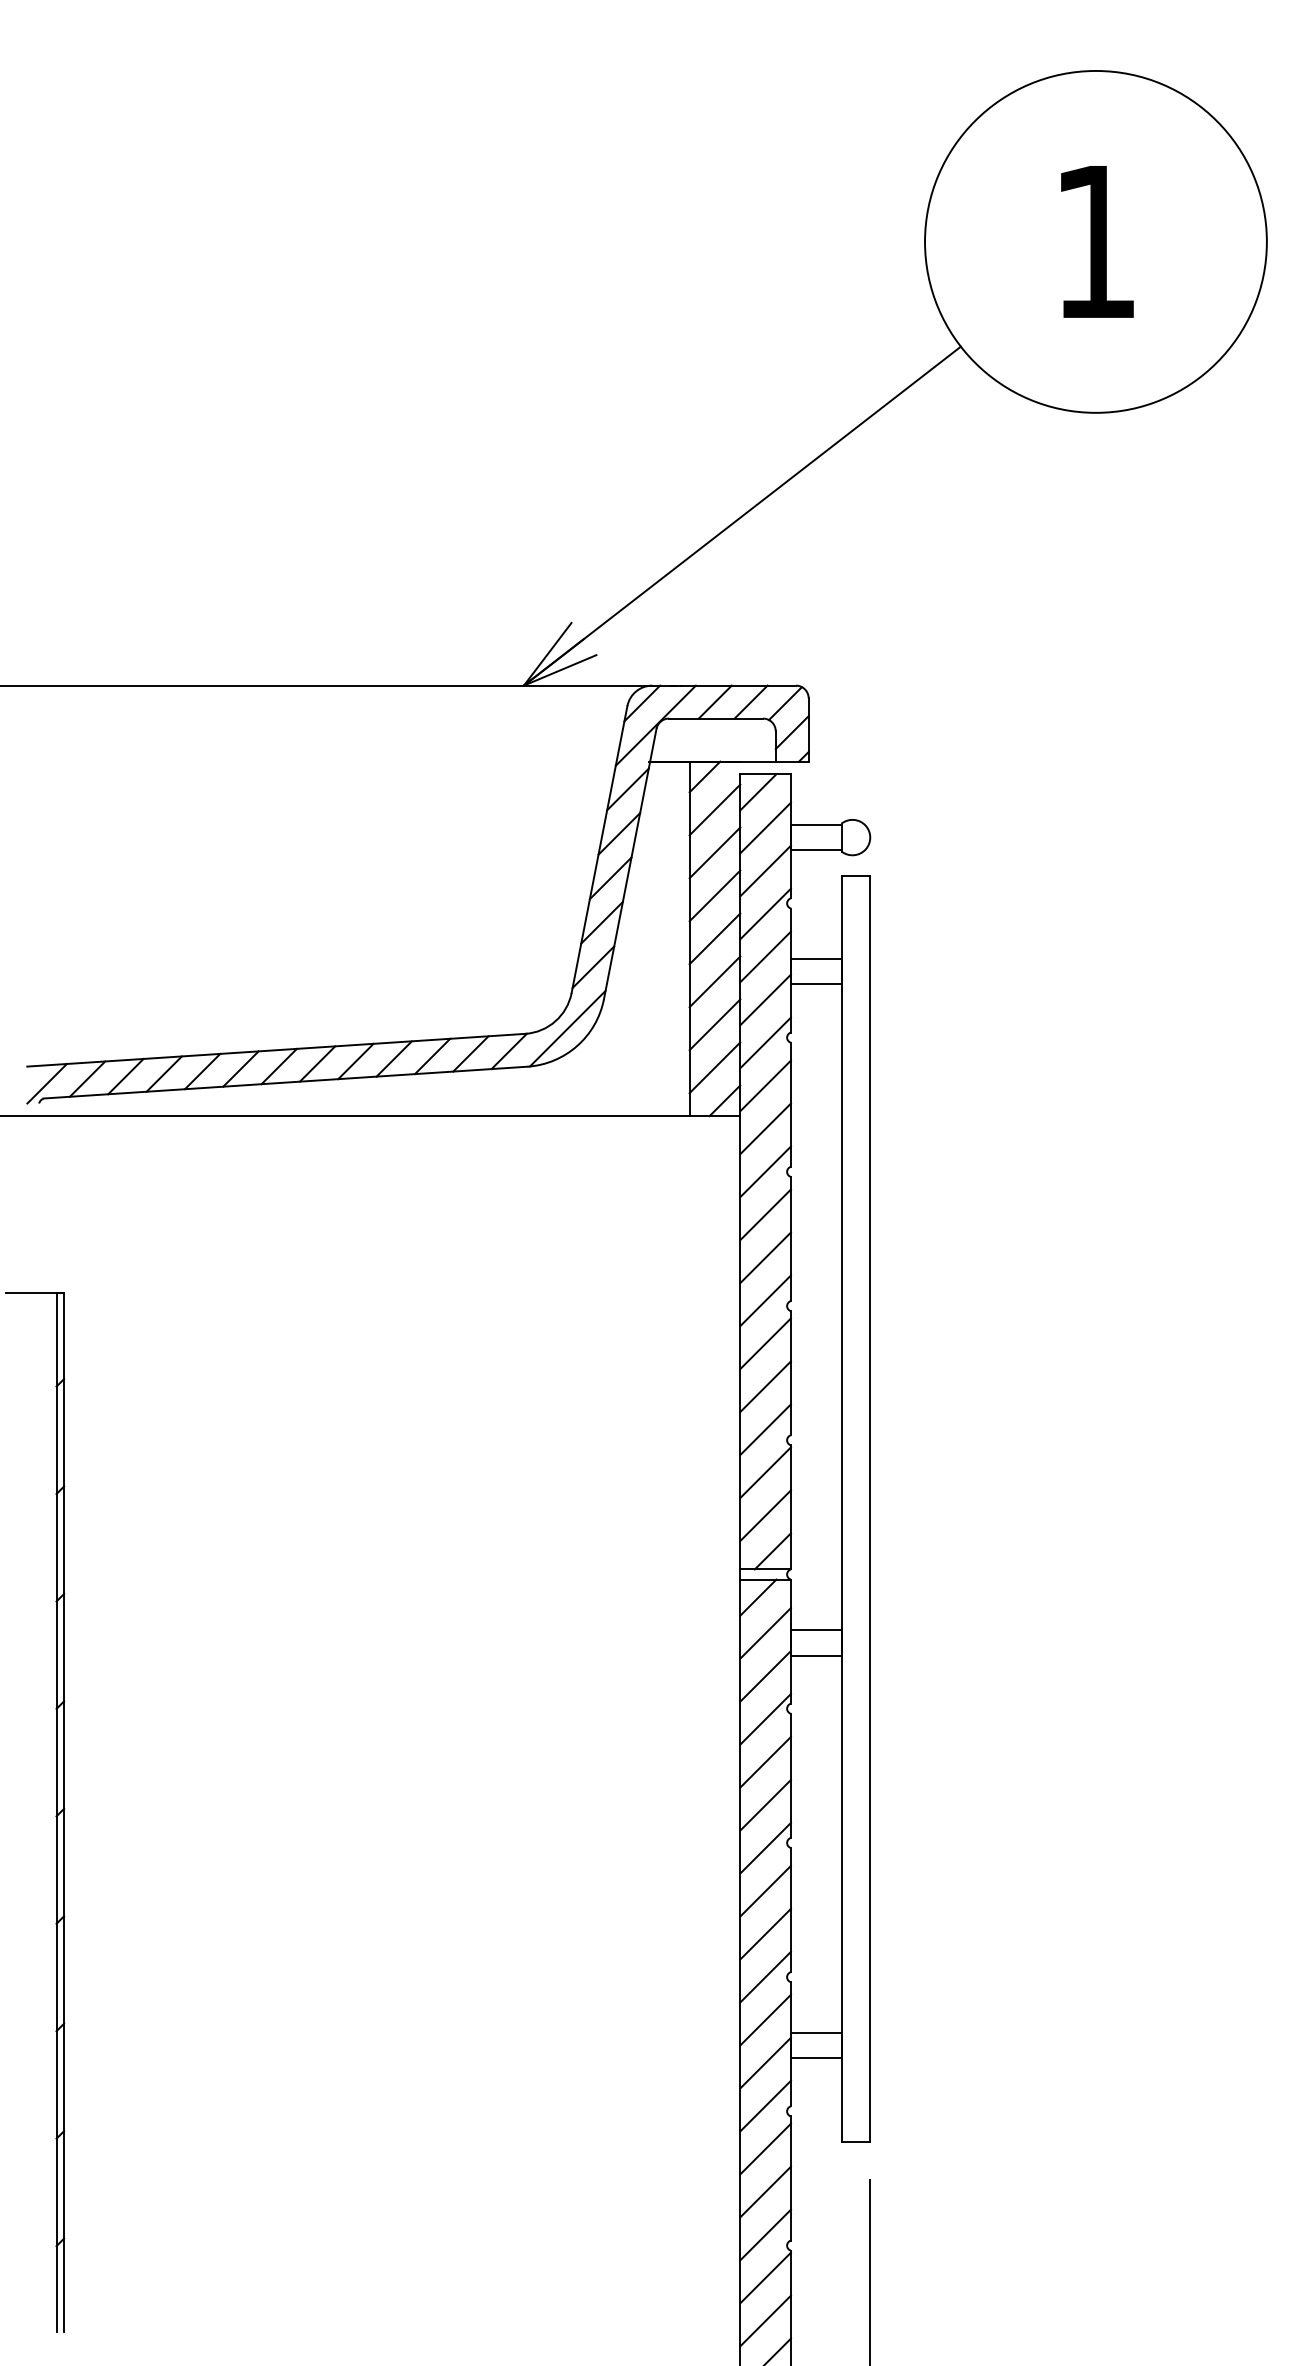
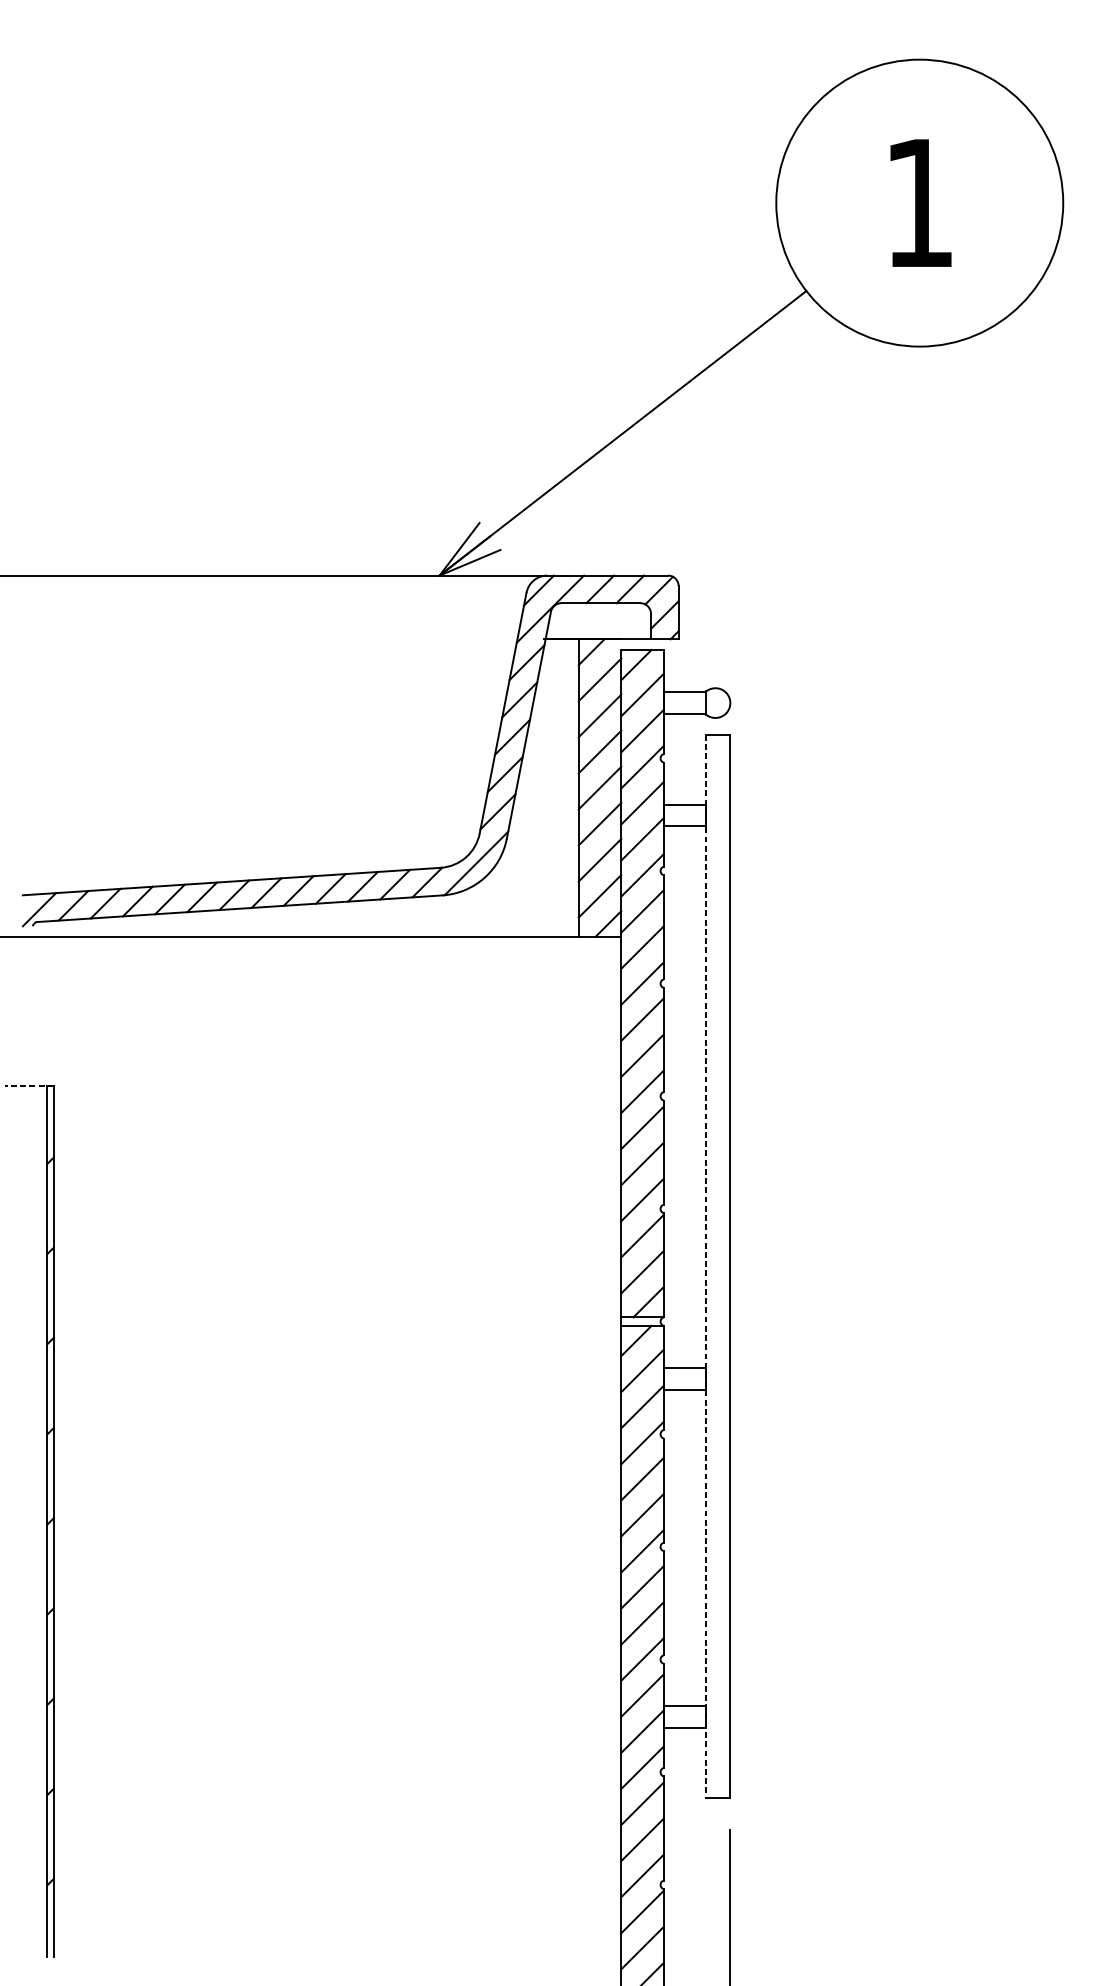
line: (34, 1293) -> (28, 1085), solid -> dashed
line: (841, 1509) -> (706, 1267), solid -> dashed

